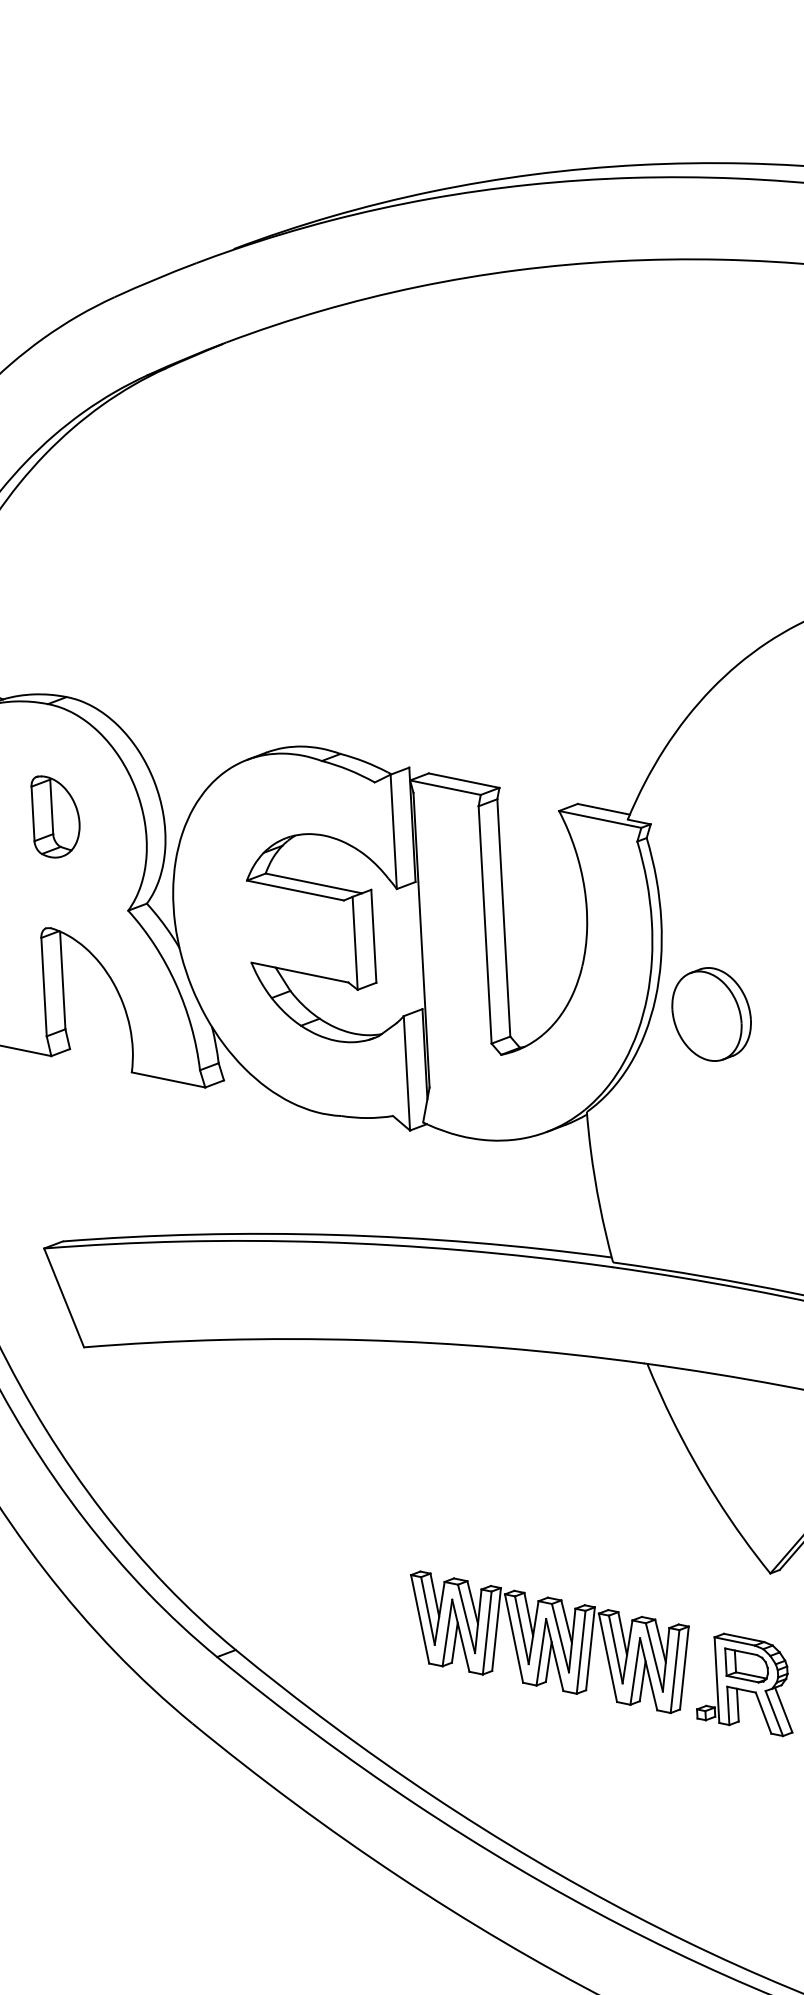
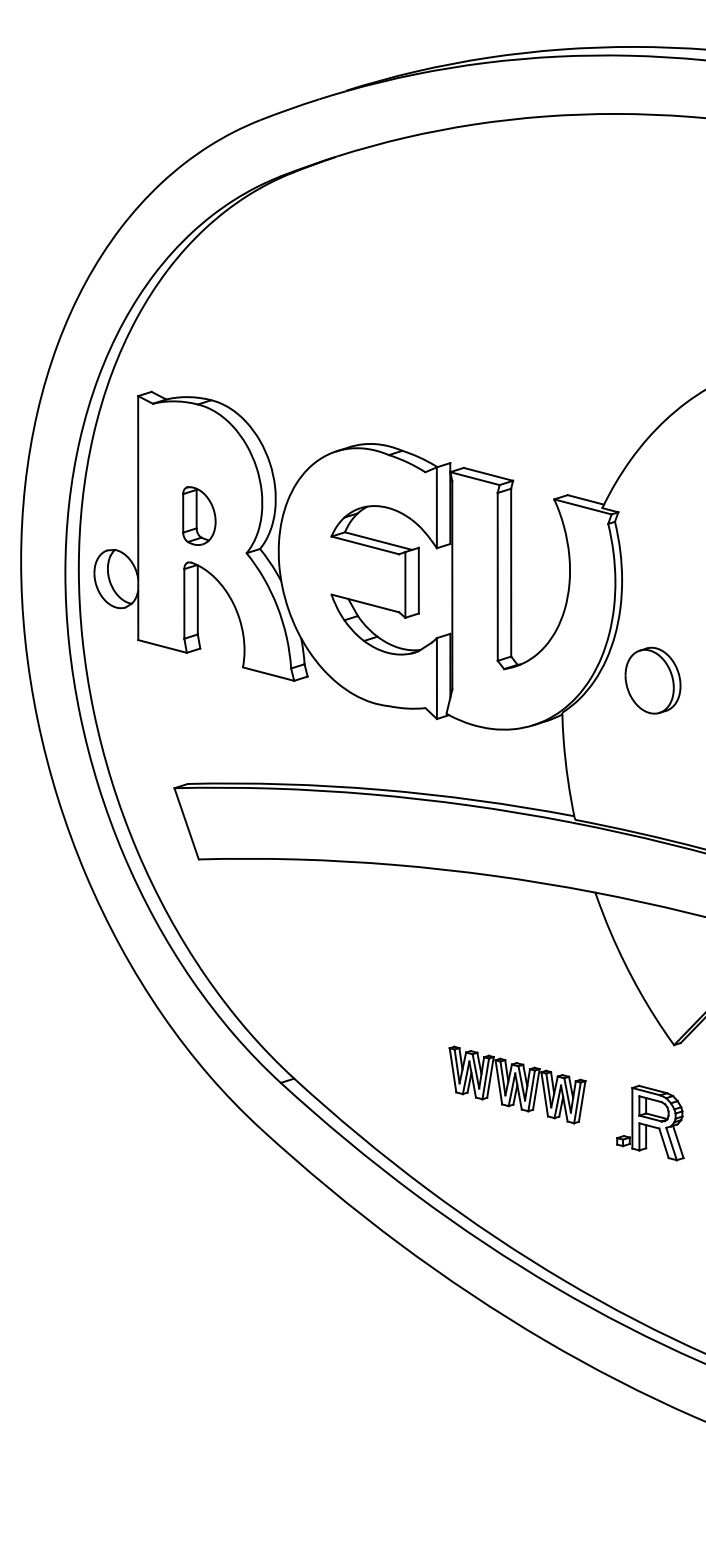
part: (56, 815) -> (199, 515), moved
part: (710, 1014) -> (652, 680), moved
part: (551, 1641) -> (517, 1084), size x0.7

